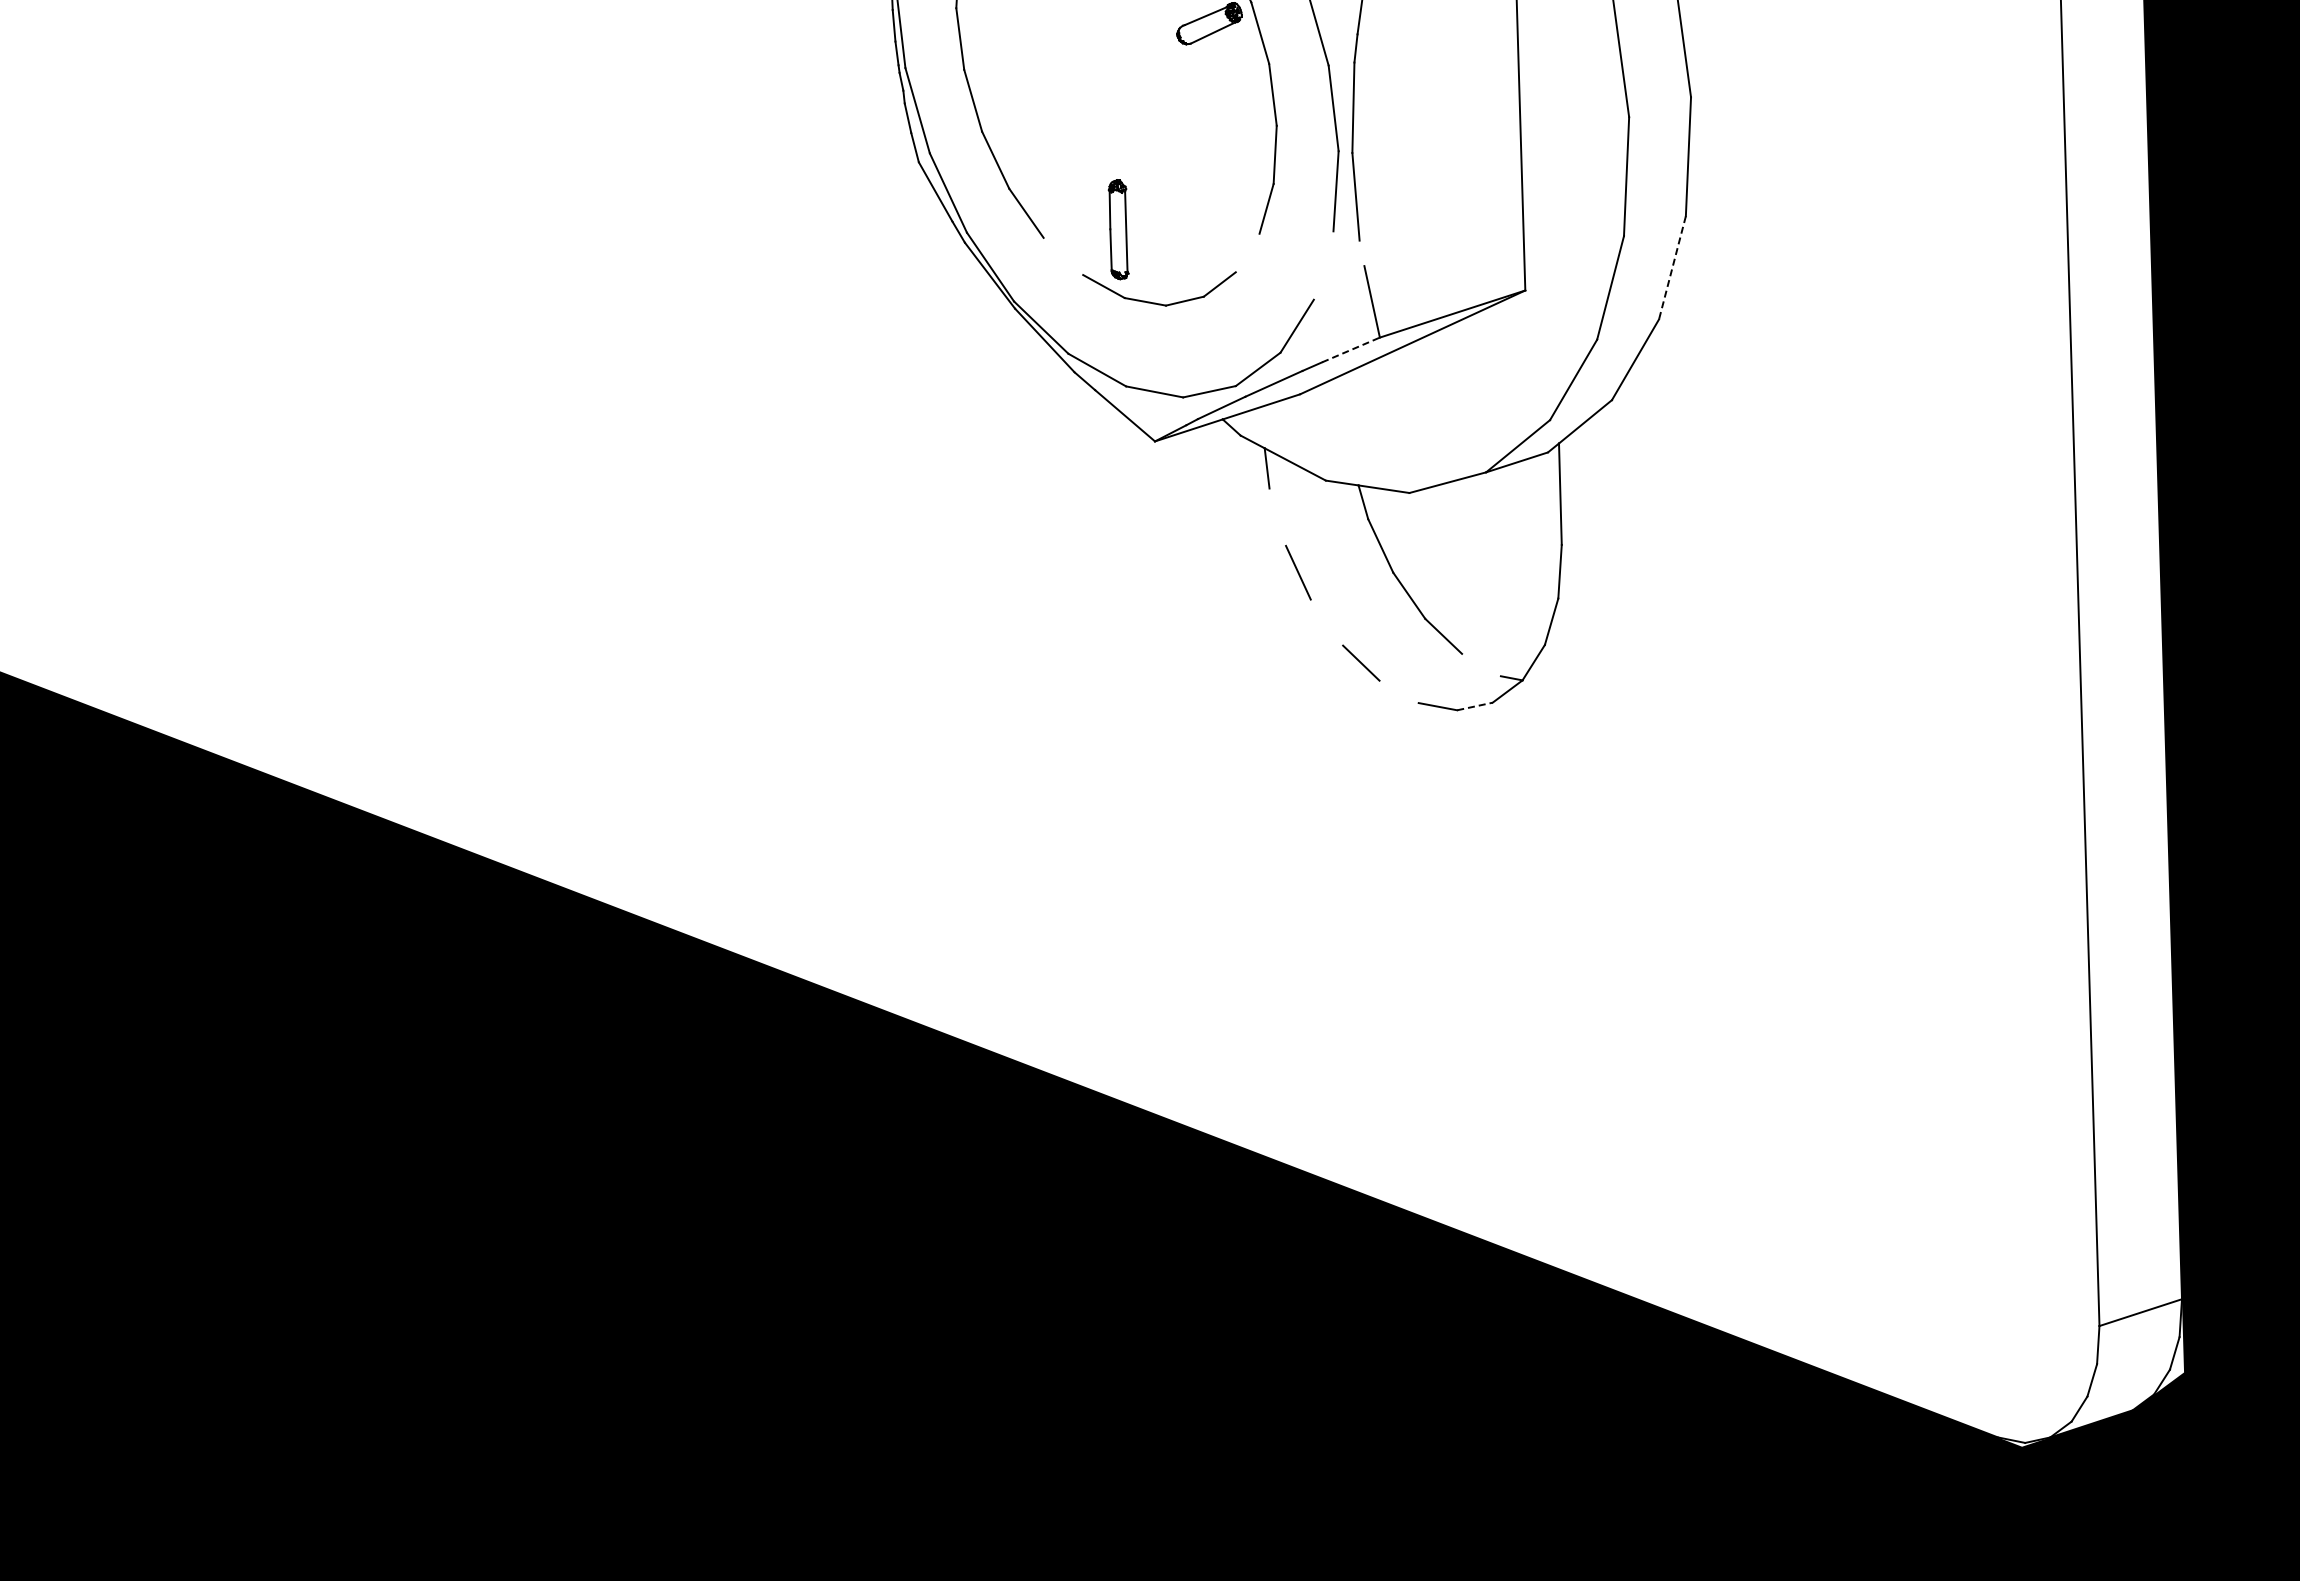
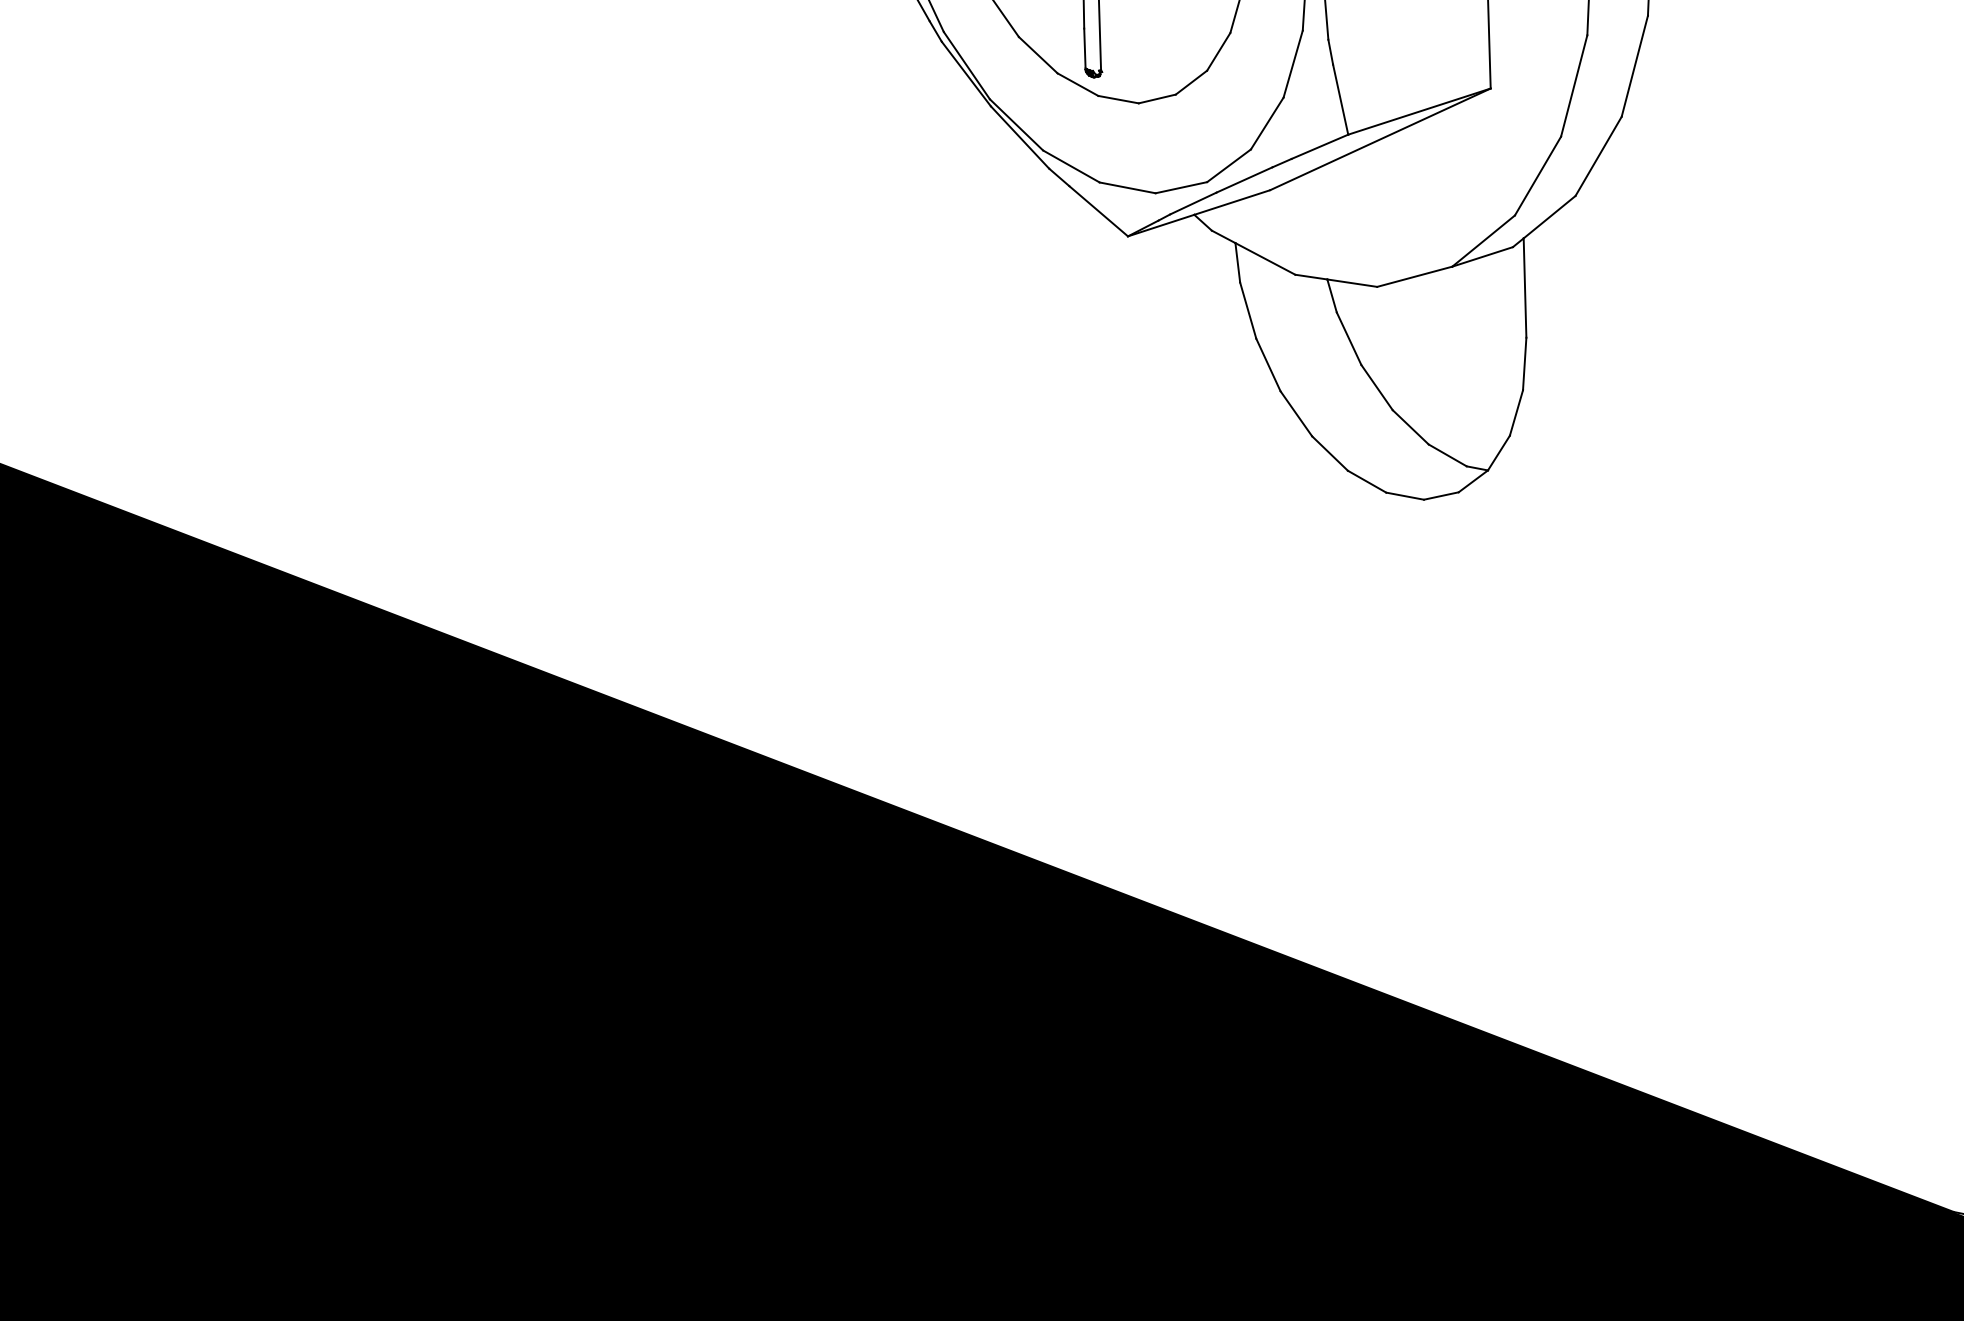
line: (1247, 252) -> (1218, 51), added
line: (1361, 253) -> (1330, 52), added
line: (1063, 256) -> (1038, 55), added
line: (1323, 265) -> (1293, 64), added
line: (1672, 268) -> (1634, 66), dashed -> solid
line: (1351, 349) -> (1320, 146), dashed -> solid
line: (1277, 516) -> (1247, 309), added
line: (1326, 622) -> (1295, 413), added
line: (1481, 664) -> (1447, 454), added
line: (1398, 691) -> (1366, 481), added
line: (1475, 706) -> (1441, 496), dashed -> solid

